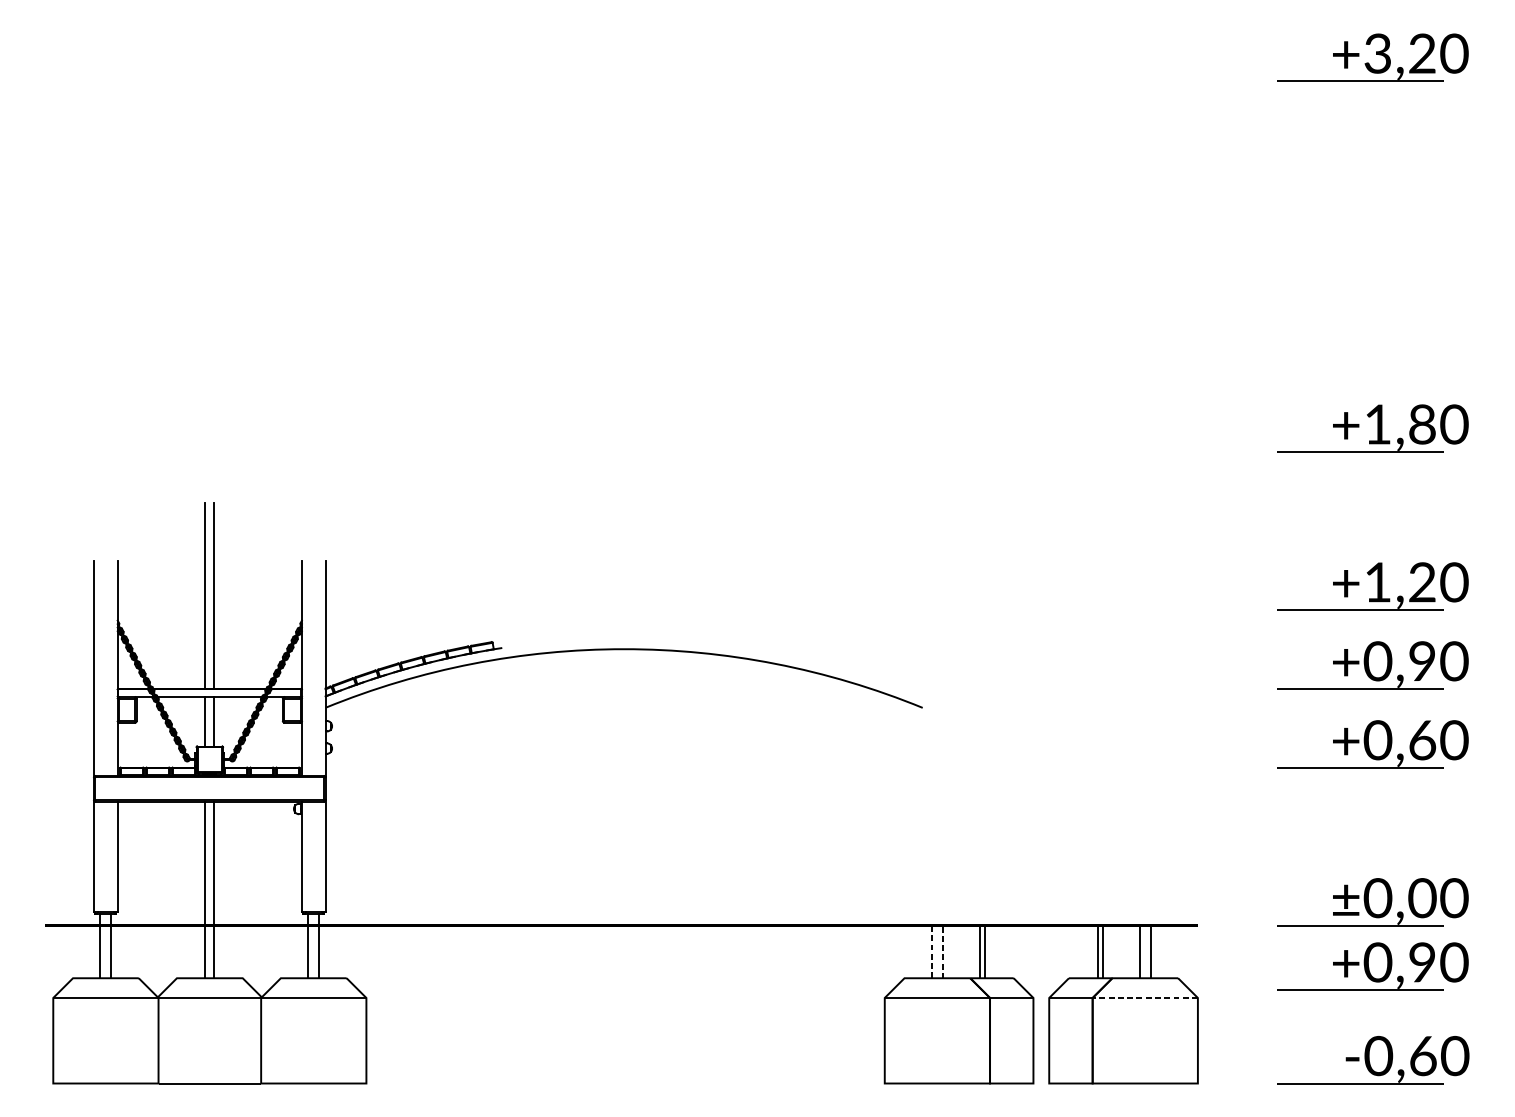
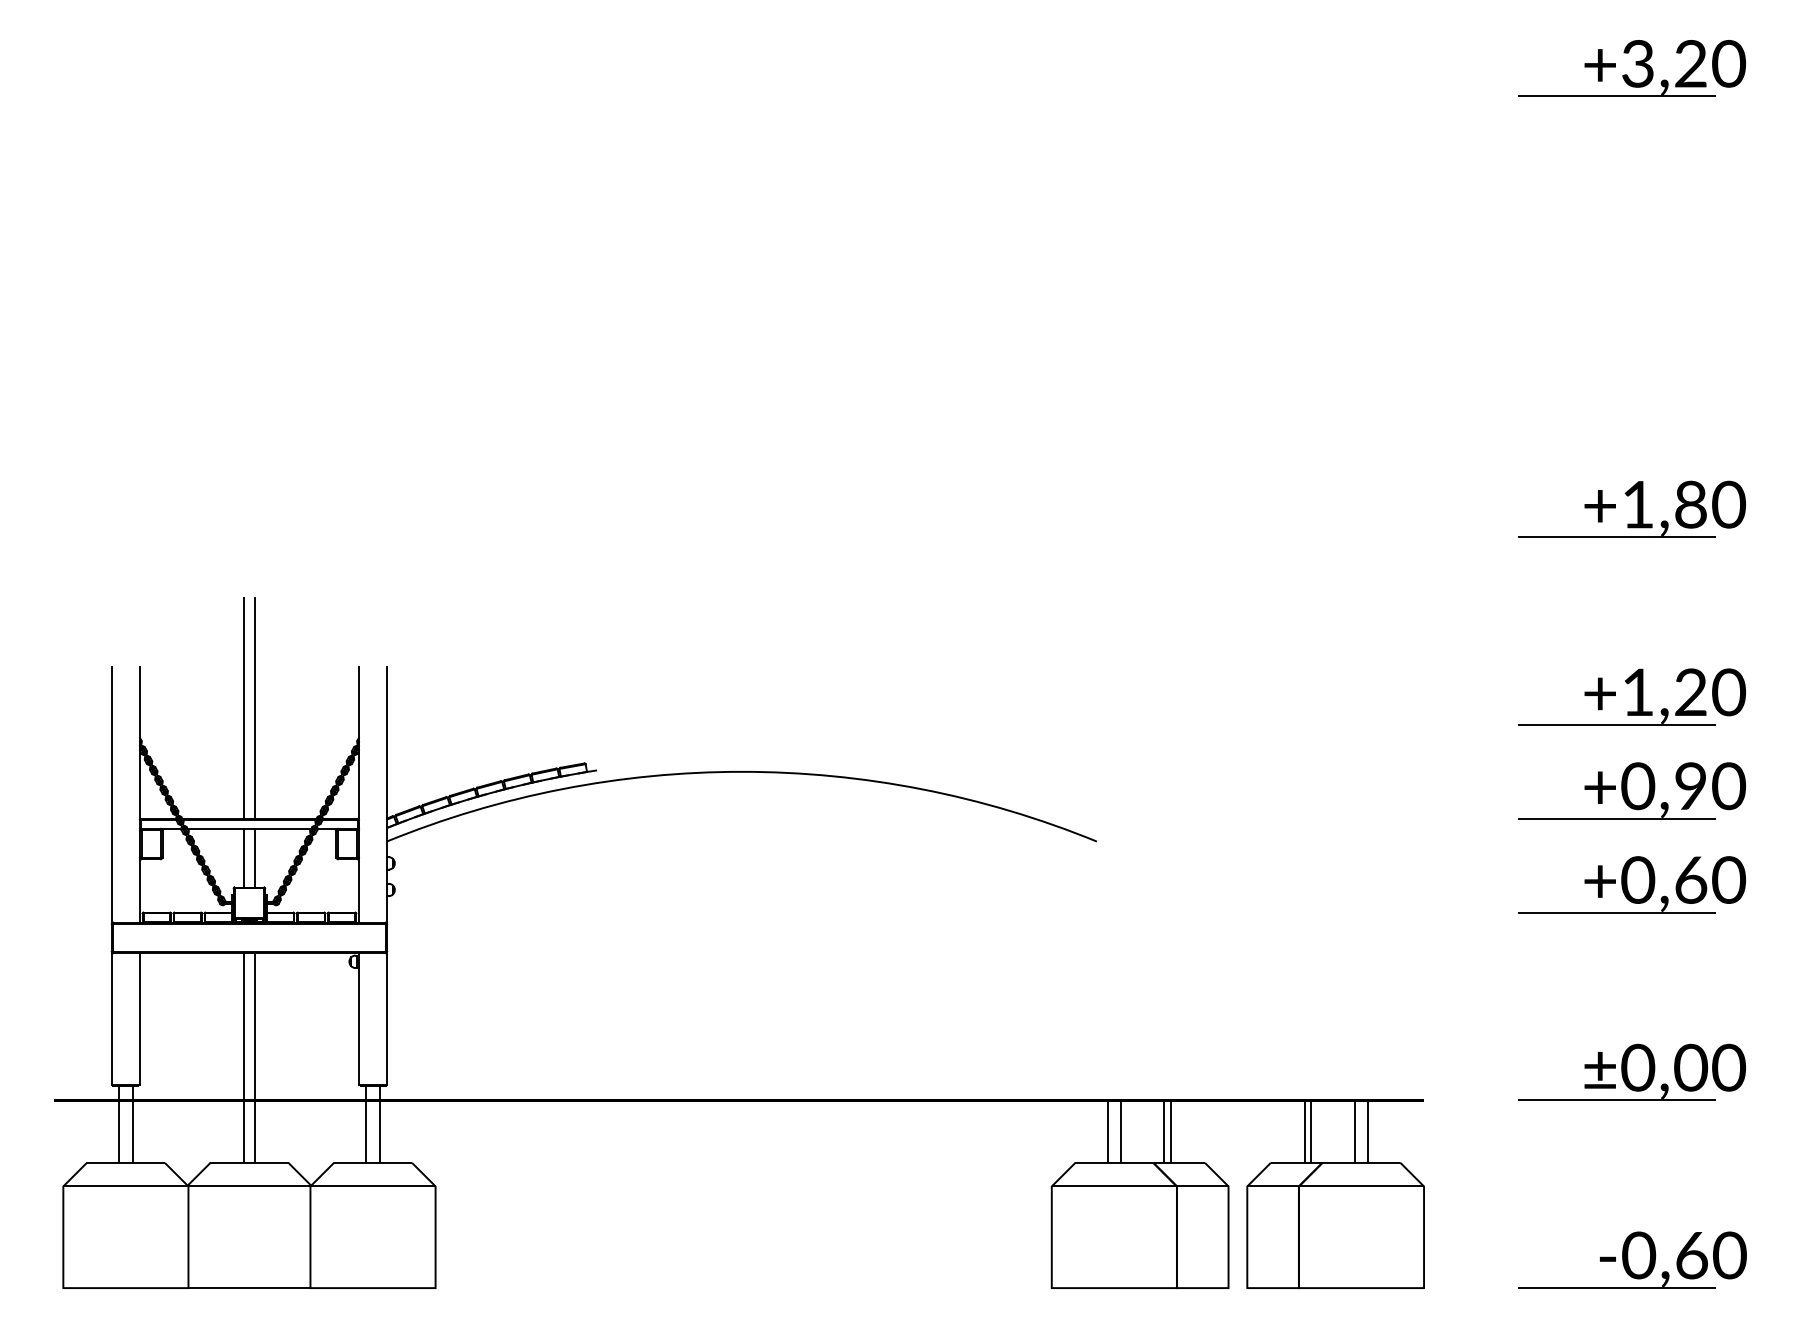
line: (937, 925) -> (1114, 1100), dashed -> solid
part: (1372, 966) -> (1631, 1148), removed
line: (1145, 998) -> (1361, 1186), dashed -> solid

